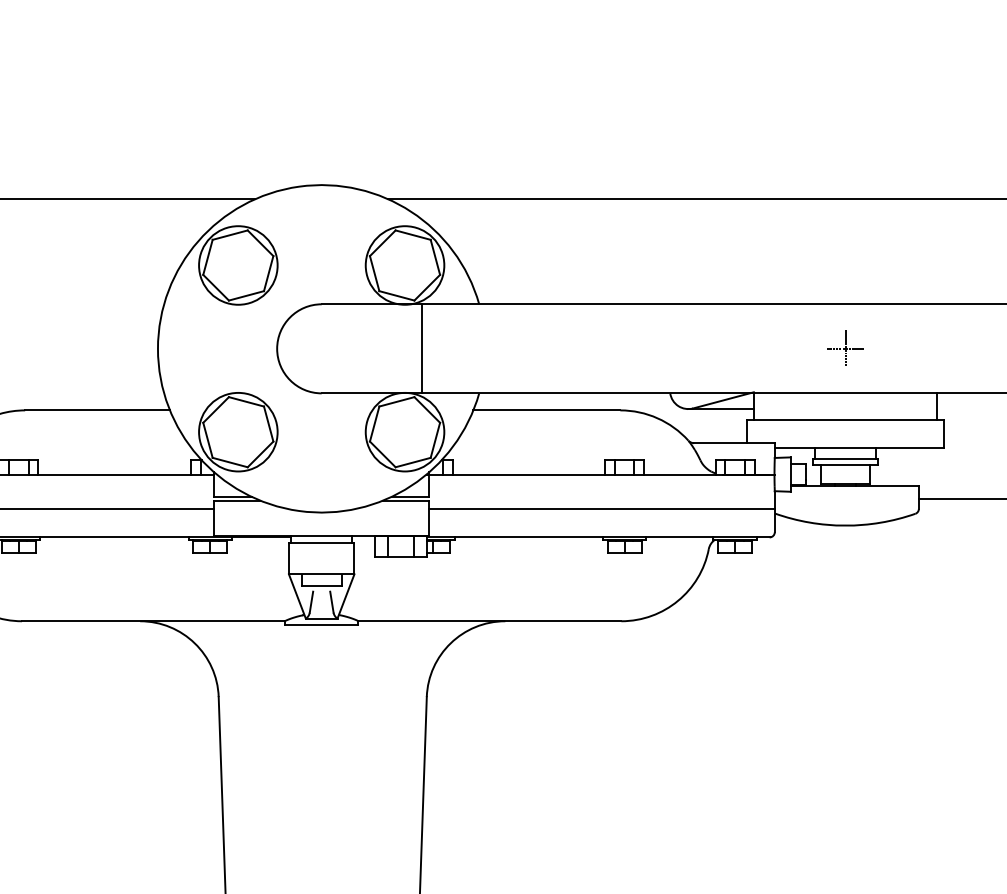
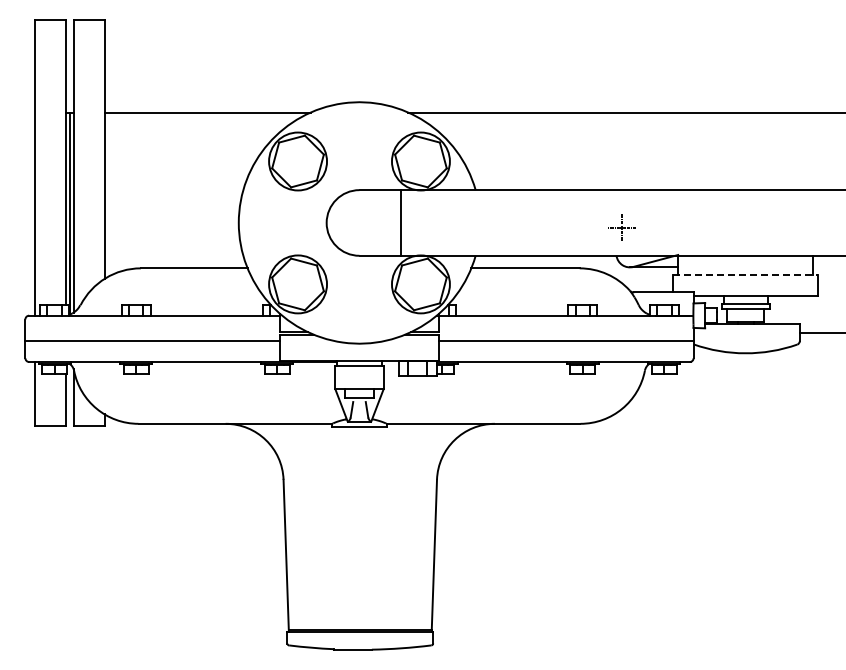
line: (422, 348) -> (401, 222), moved
part: (845, 348) -> (621, 227), moved
line: (846, 420) -> (746, 275), solid -> dashed

